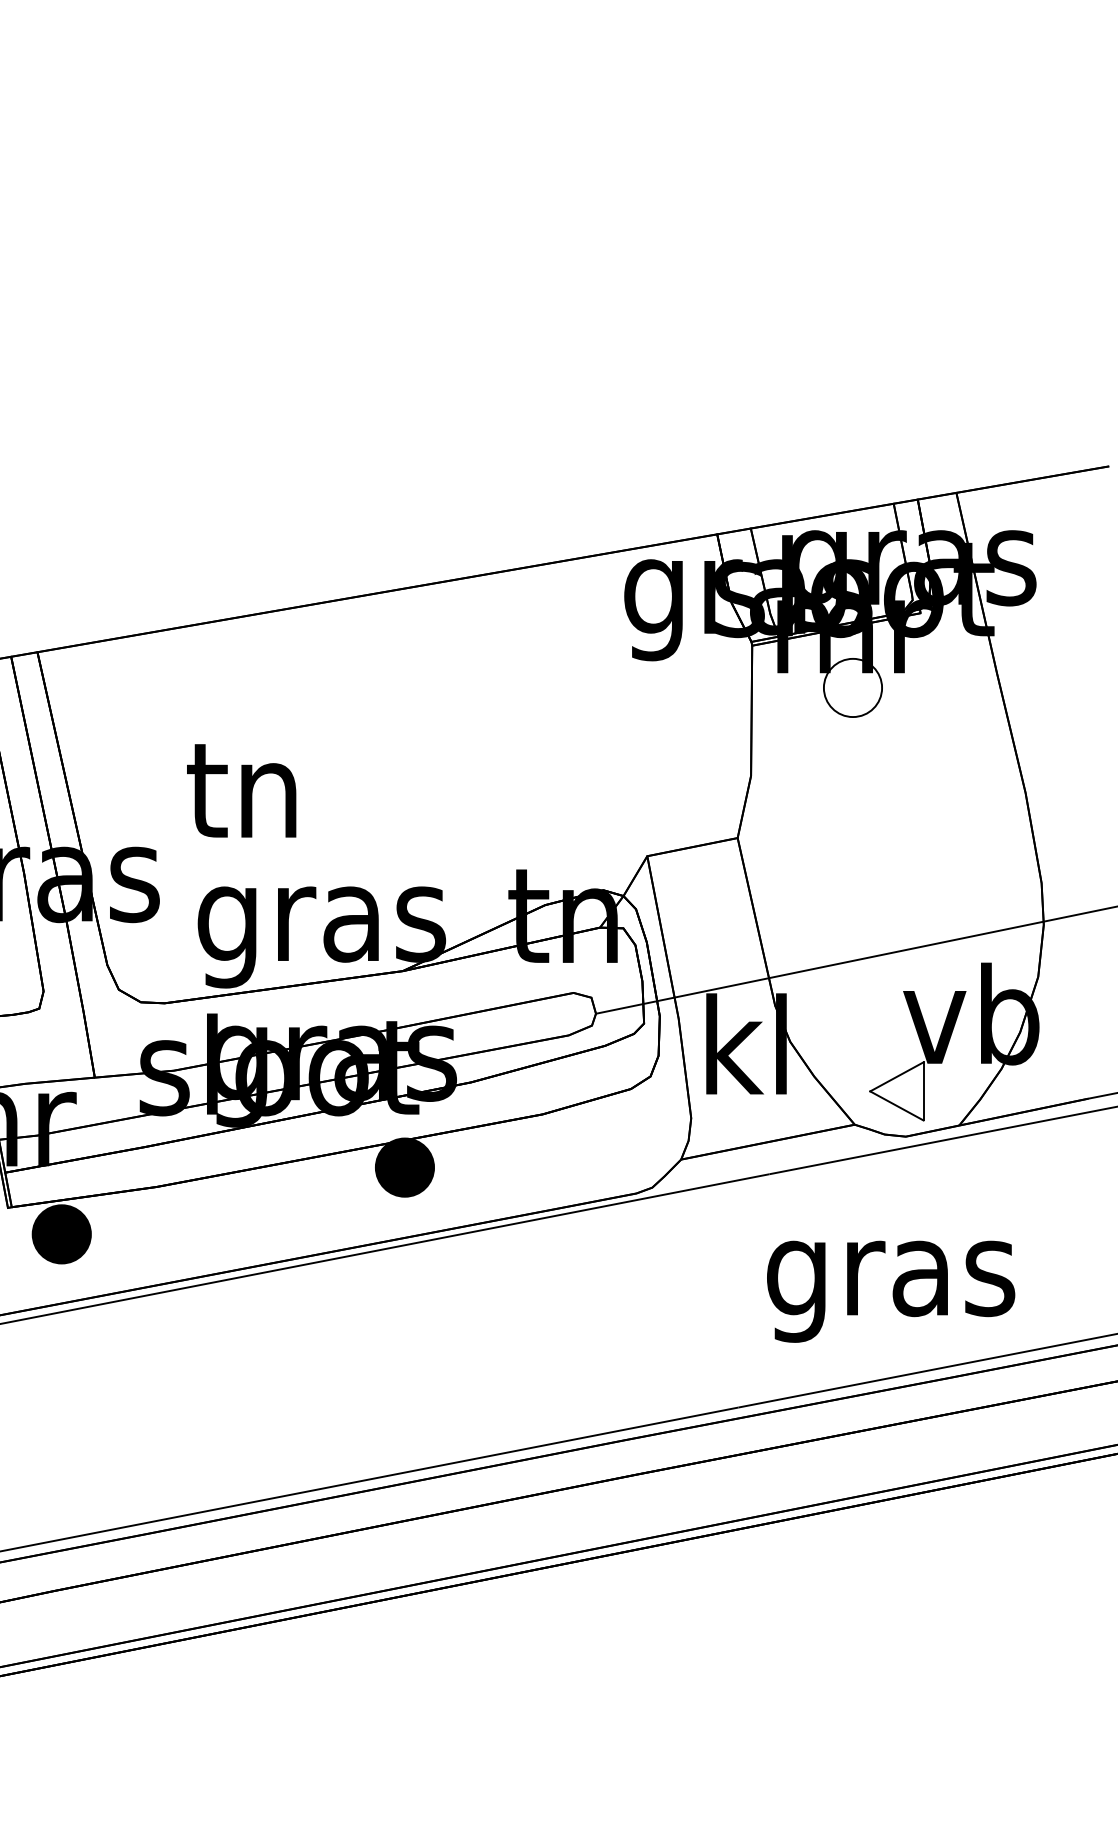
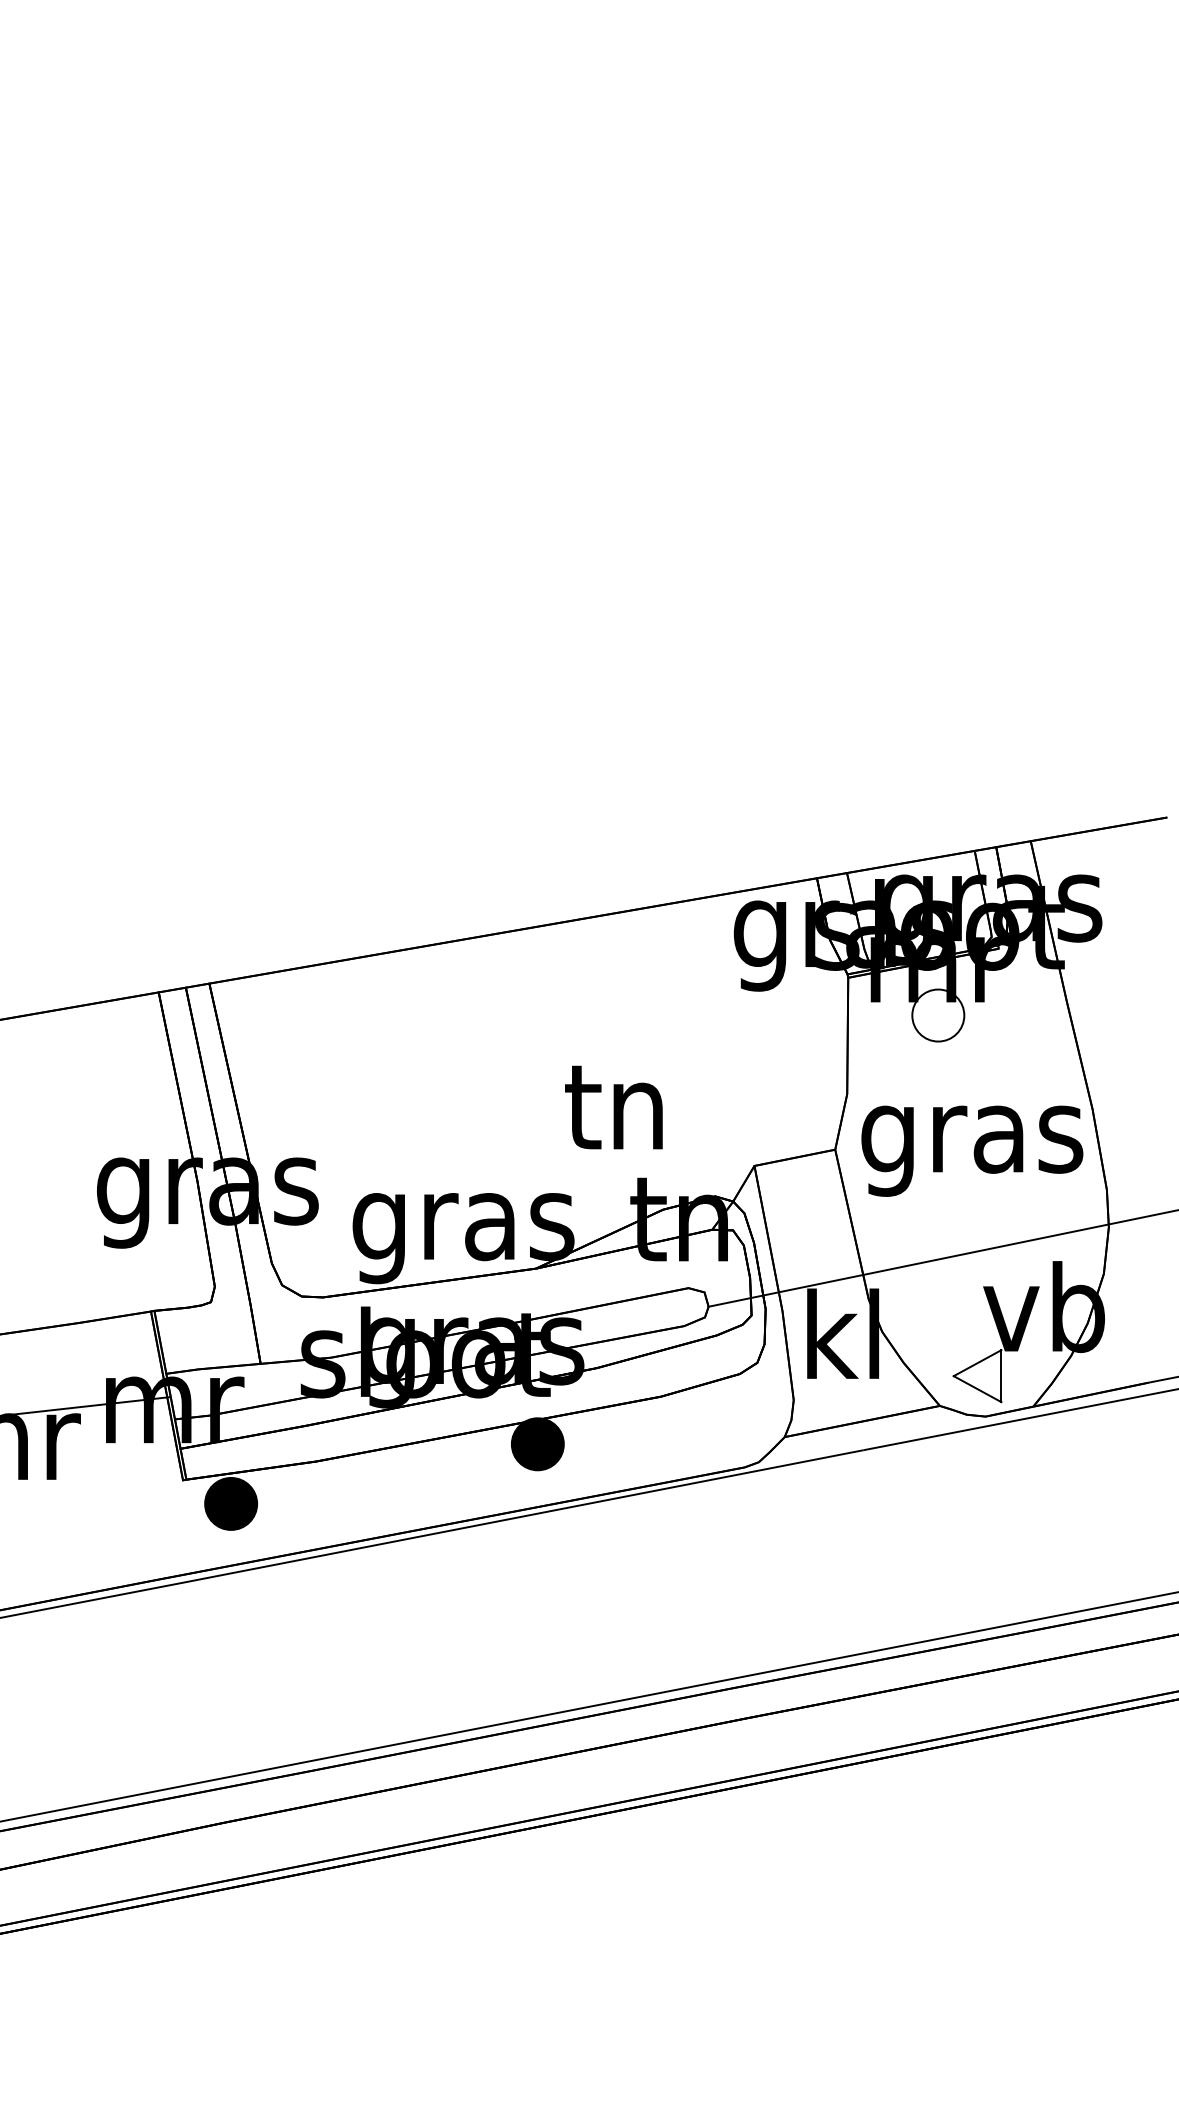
text: (241, 790) -> (613, 1107), moved
text: (891, 1290) -> (972, 1150), moved

